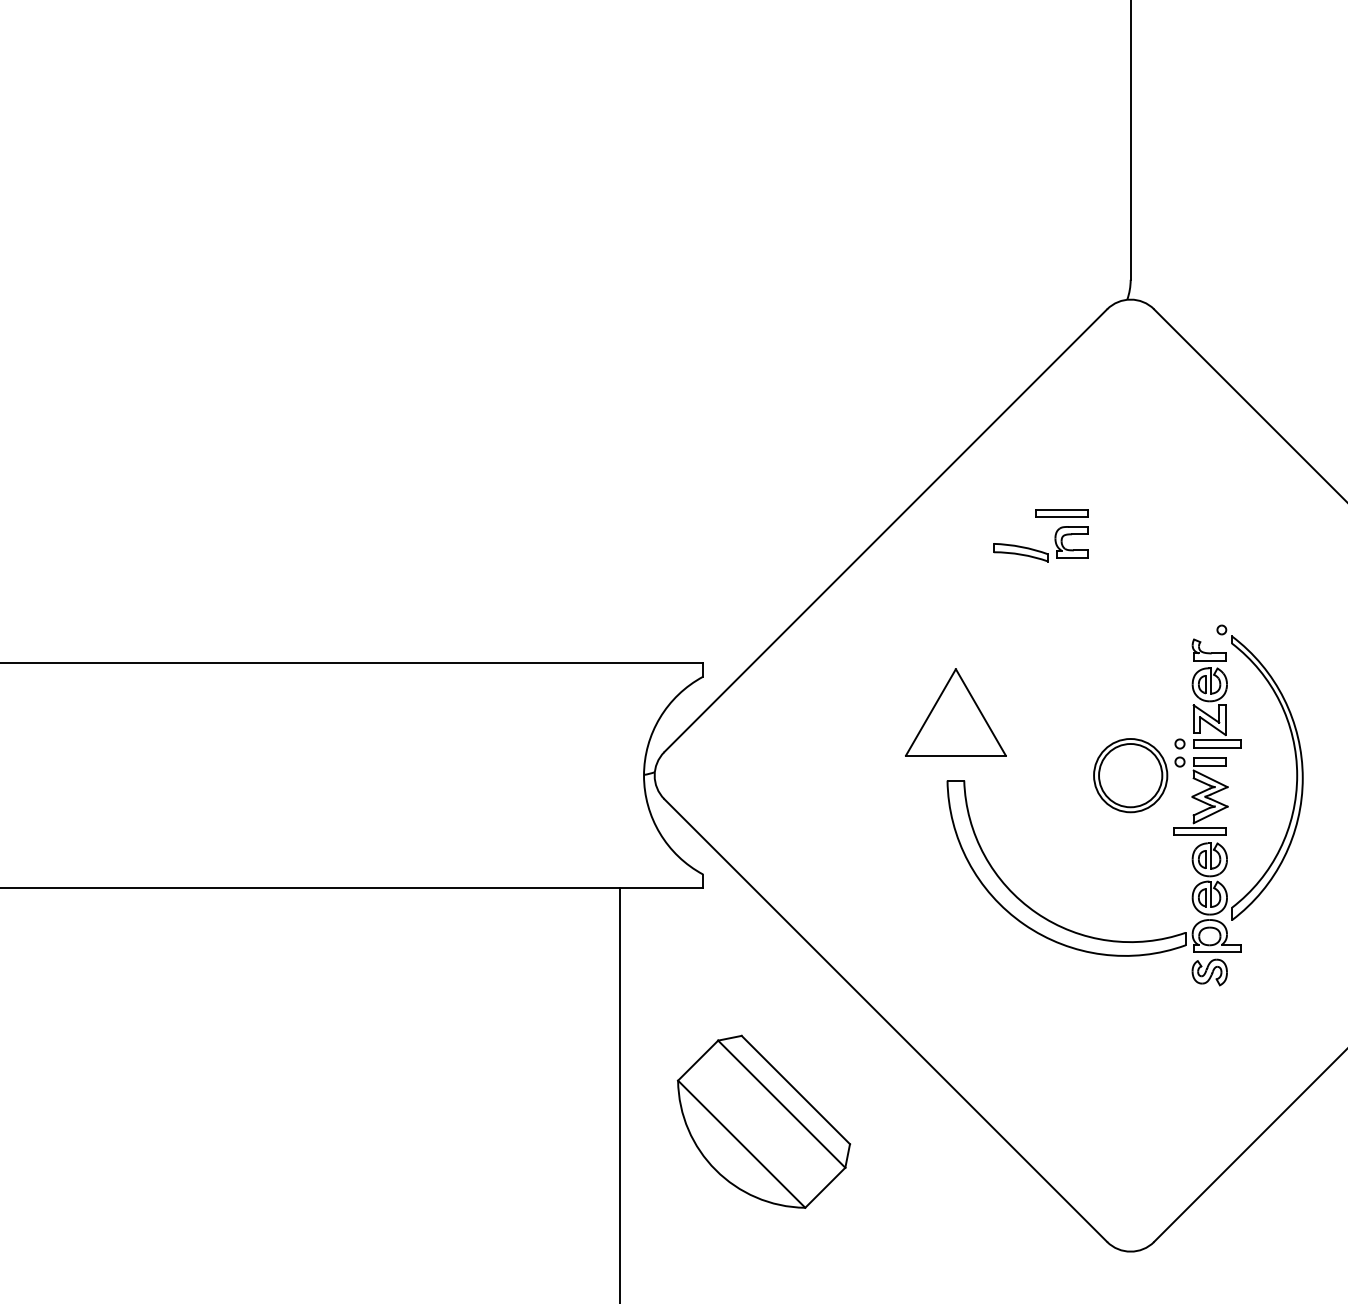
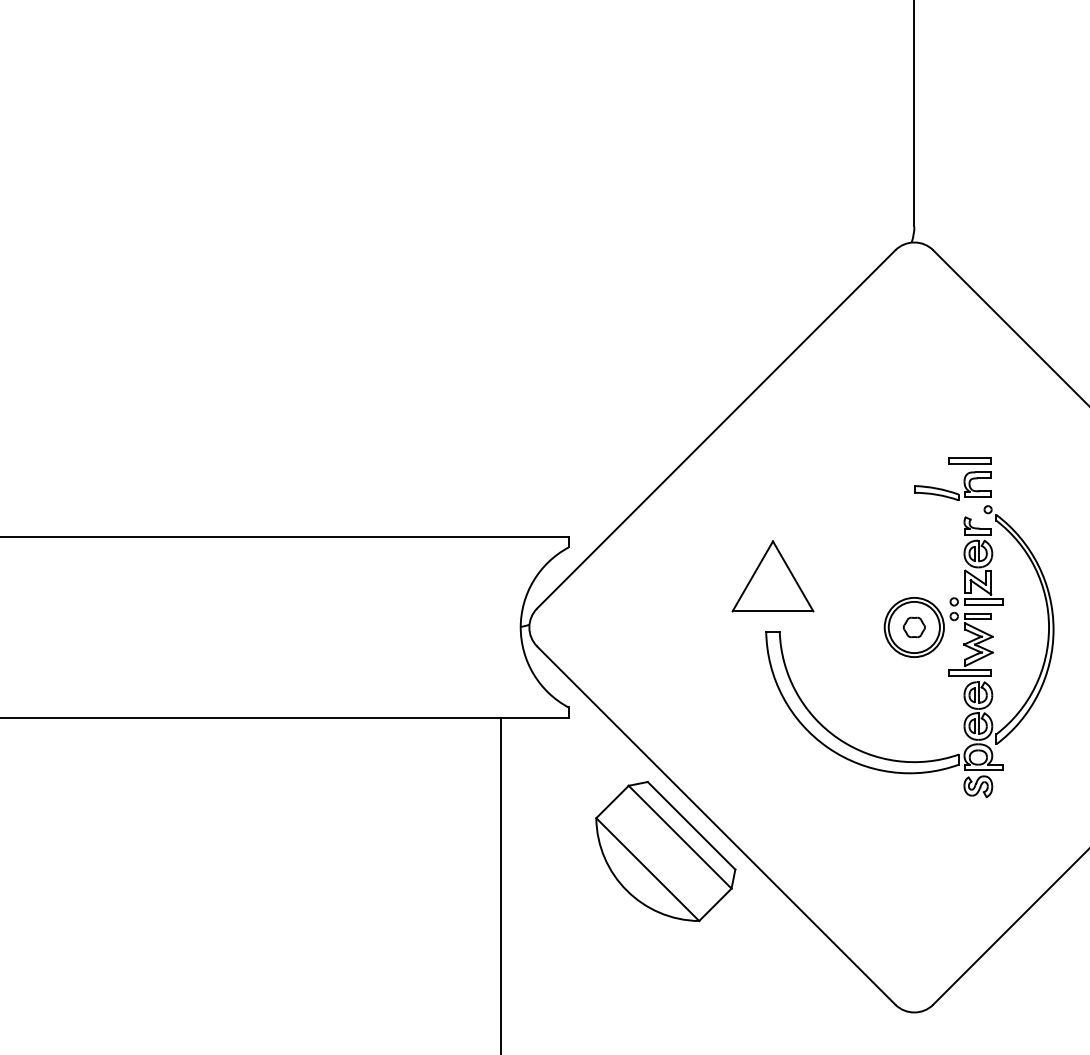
part: (1054, 535) -> (963, 479), moved
part: (1130, 775) -> (914, 627), added
part: (763, 1121) -> (665, 851), moved

